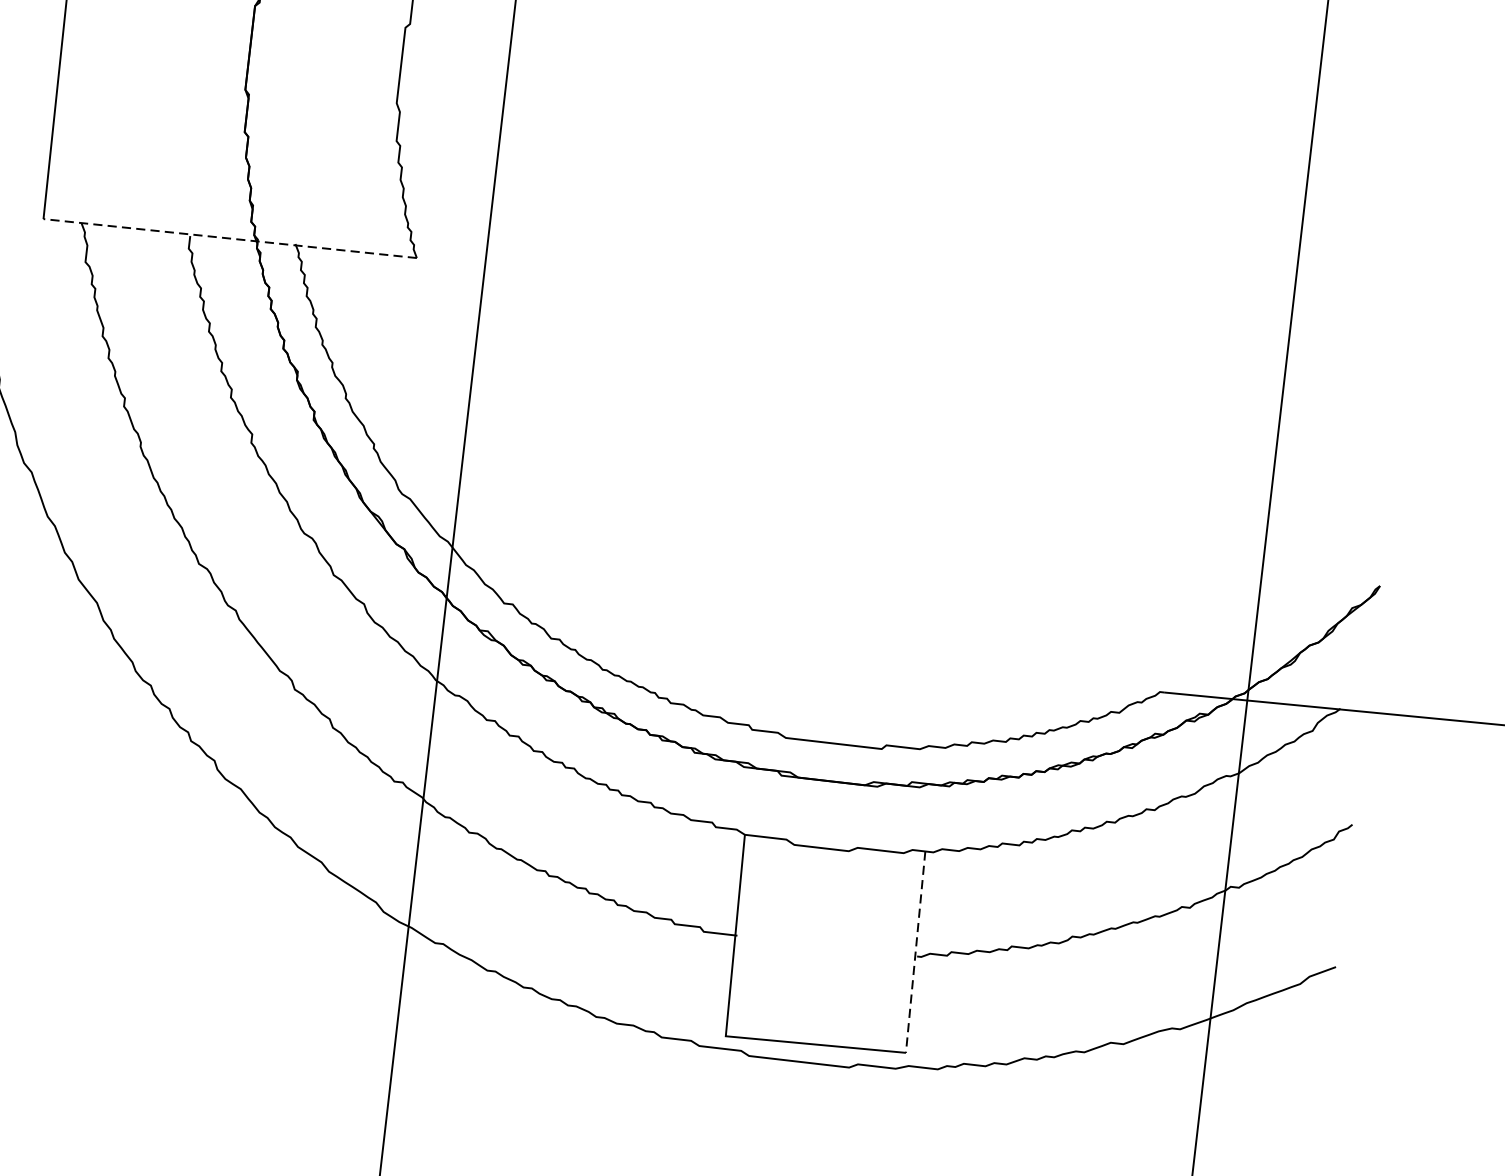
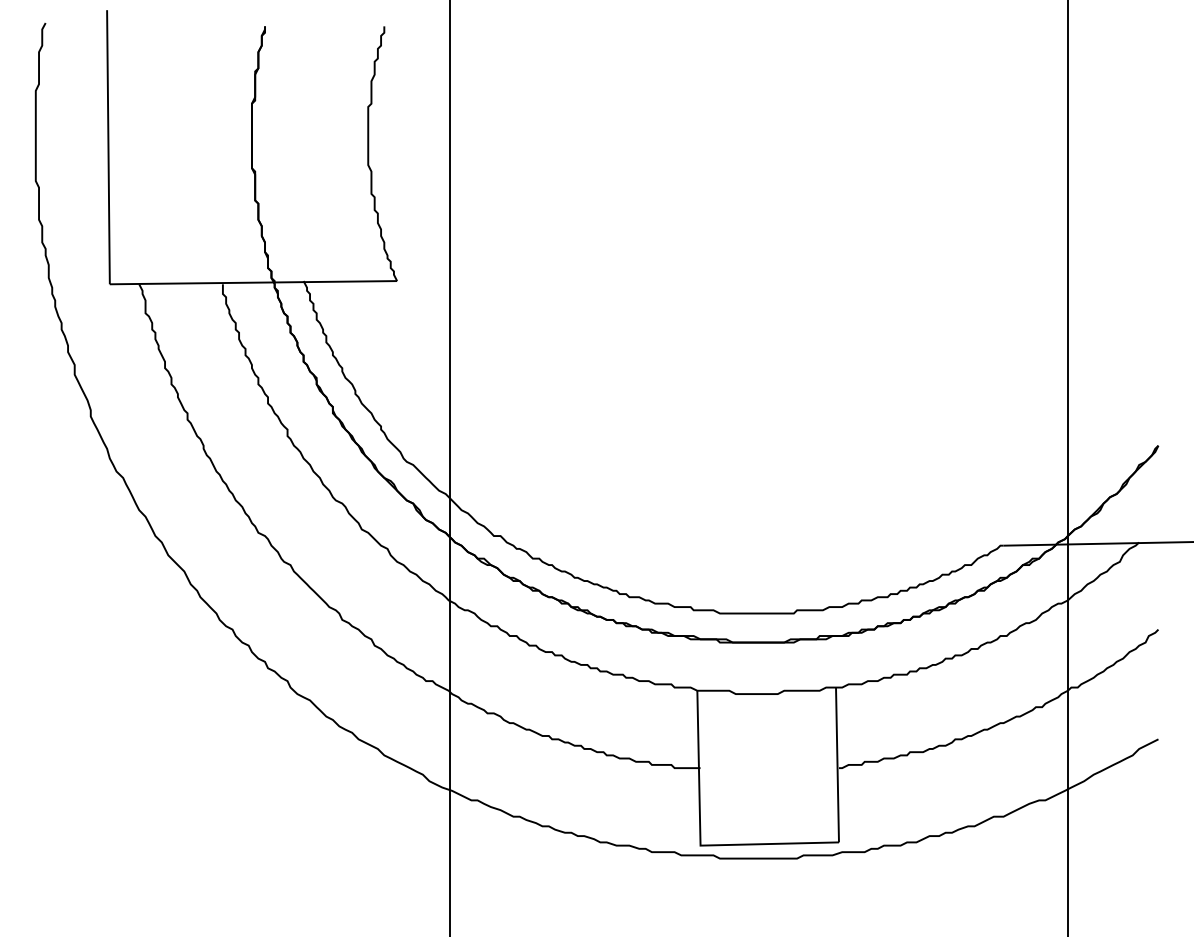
line: (230, 238) -> (253, 282), dashed -> solid
line: (915, 952) -> (837, 765), dashed -> solid

